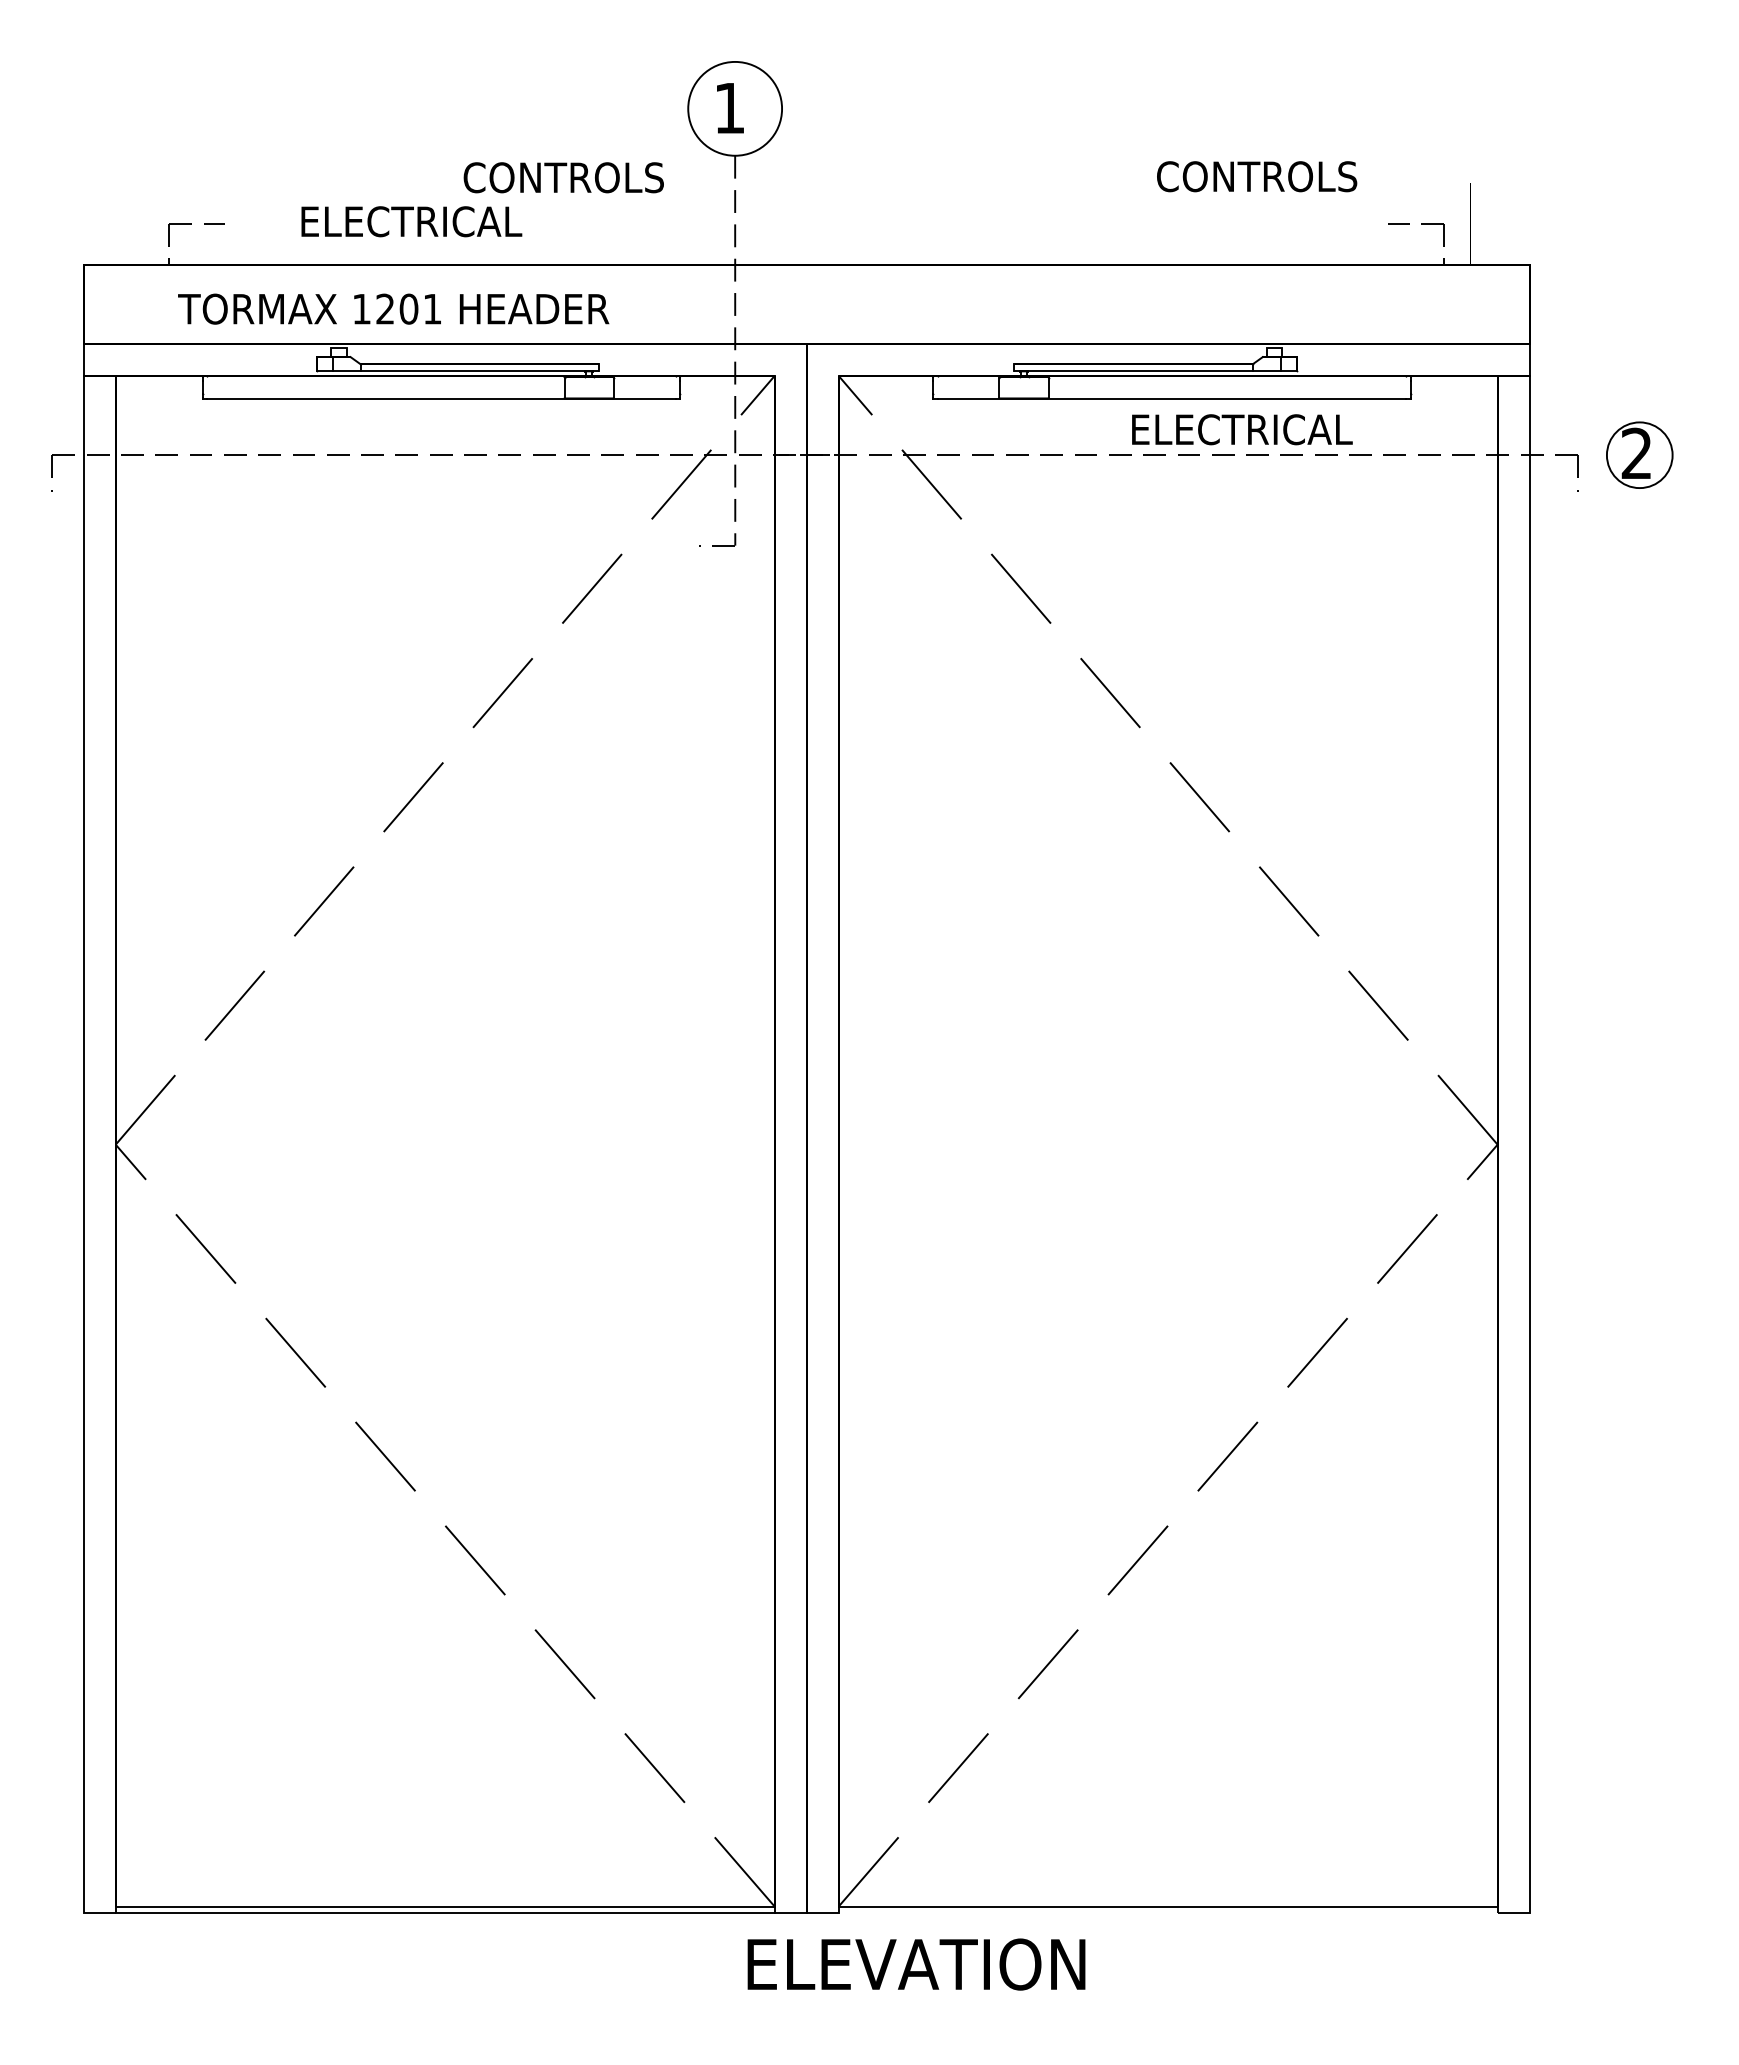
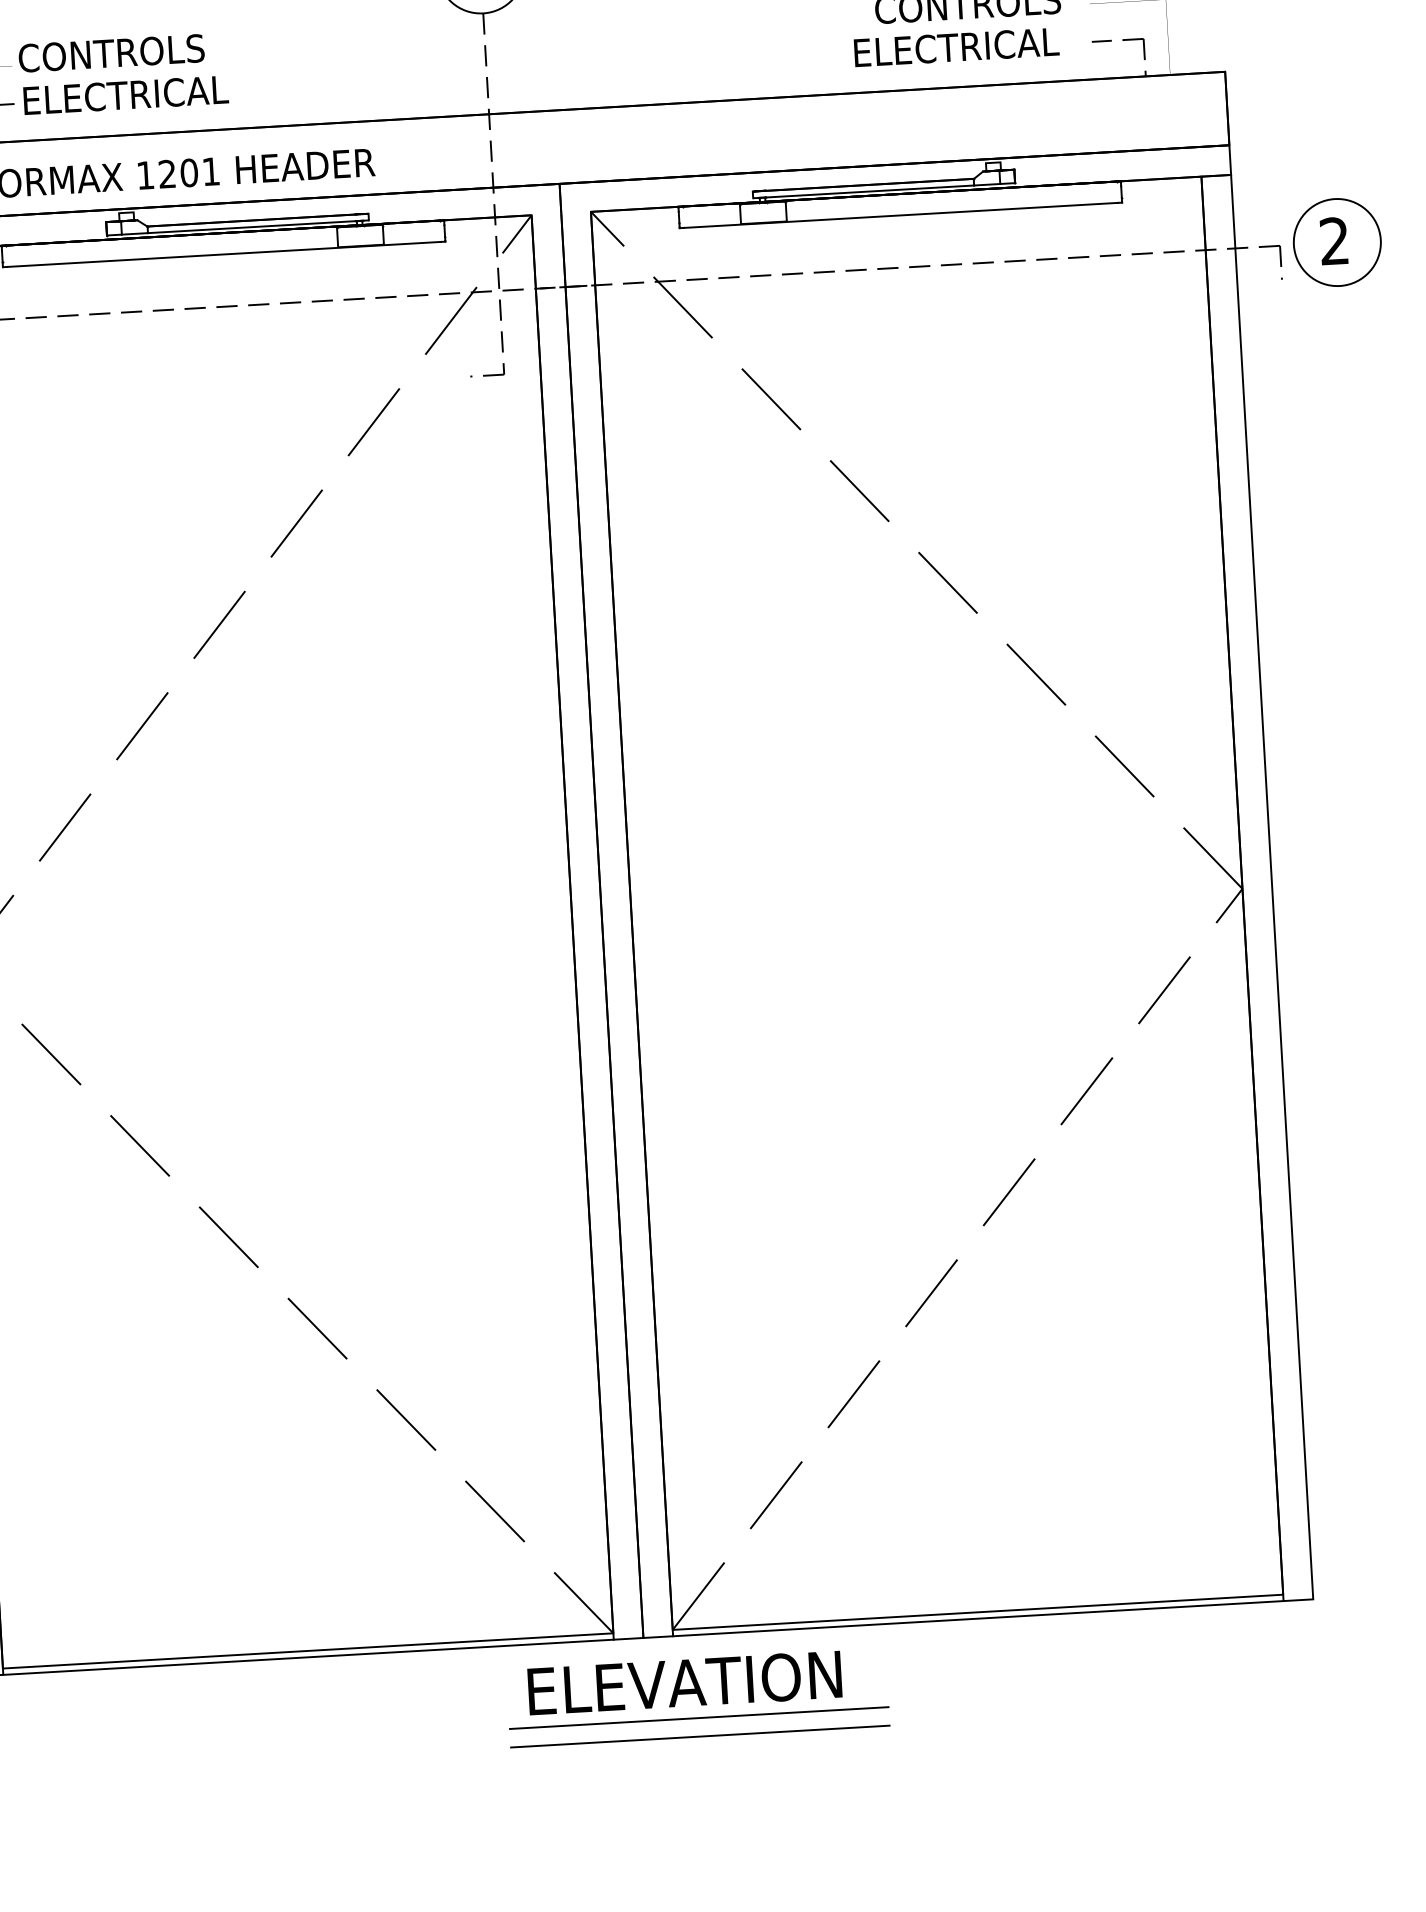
text: (563, 177) -> (111, 53), moved
text: (411, 221) -> (125, 95), moved
text: (1242, 429) -> (956, 47), moved
circle: (1639, 455) -> (1337, 242), size x1.43
line: (1167, 1913) -> (977, 1618), added
text: (916, 1964) -> (684, 1683), moved
line: (861, 2003) -> (699, 1718), added
line: (861, 2023) -> (700, 1737), added

